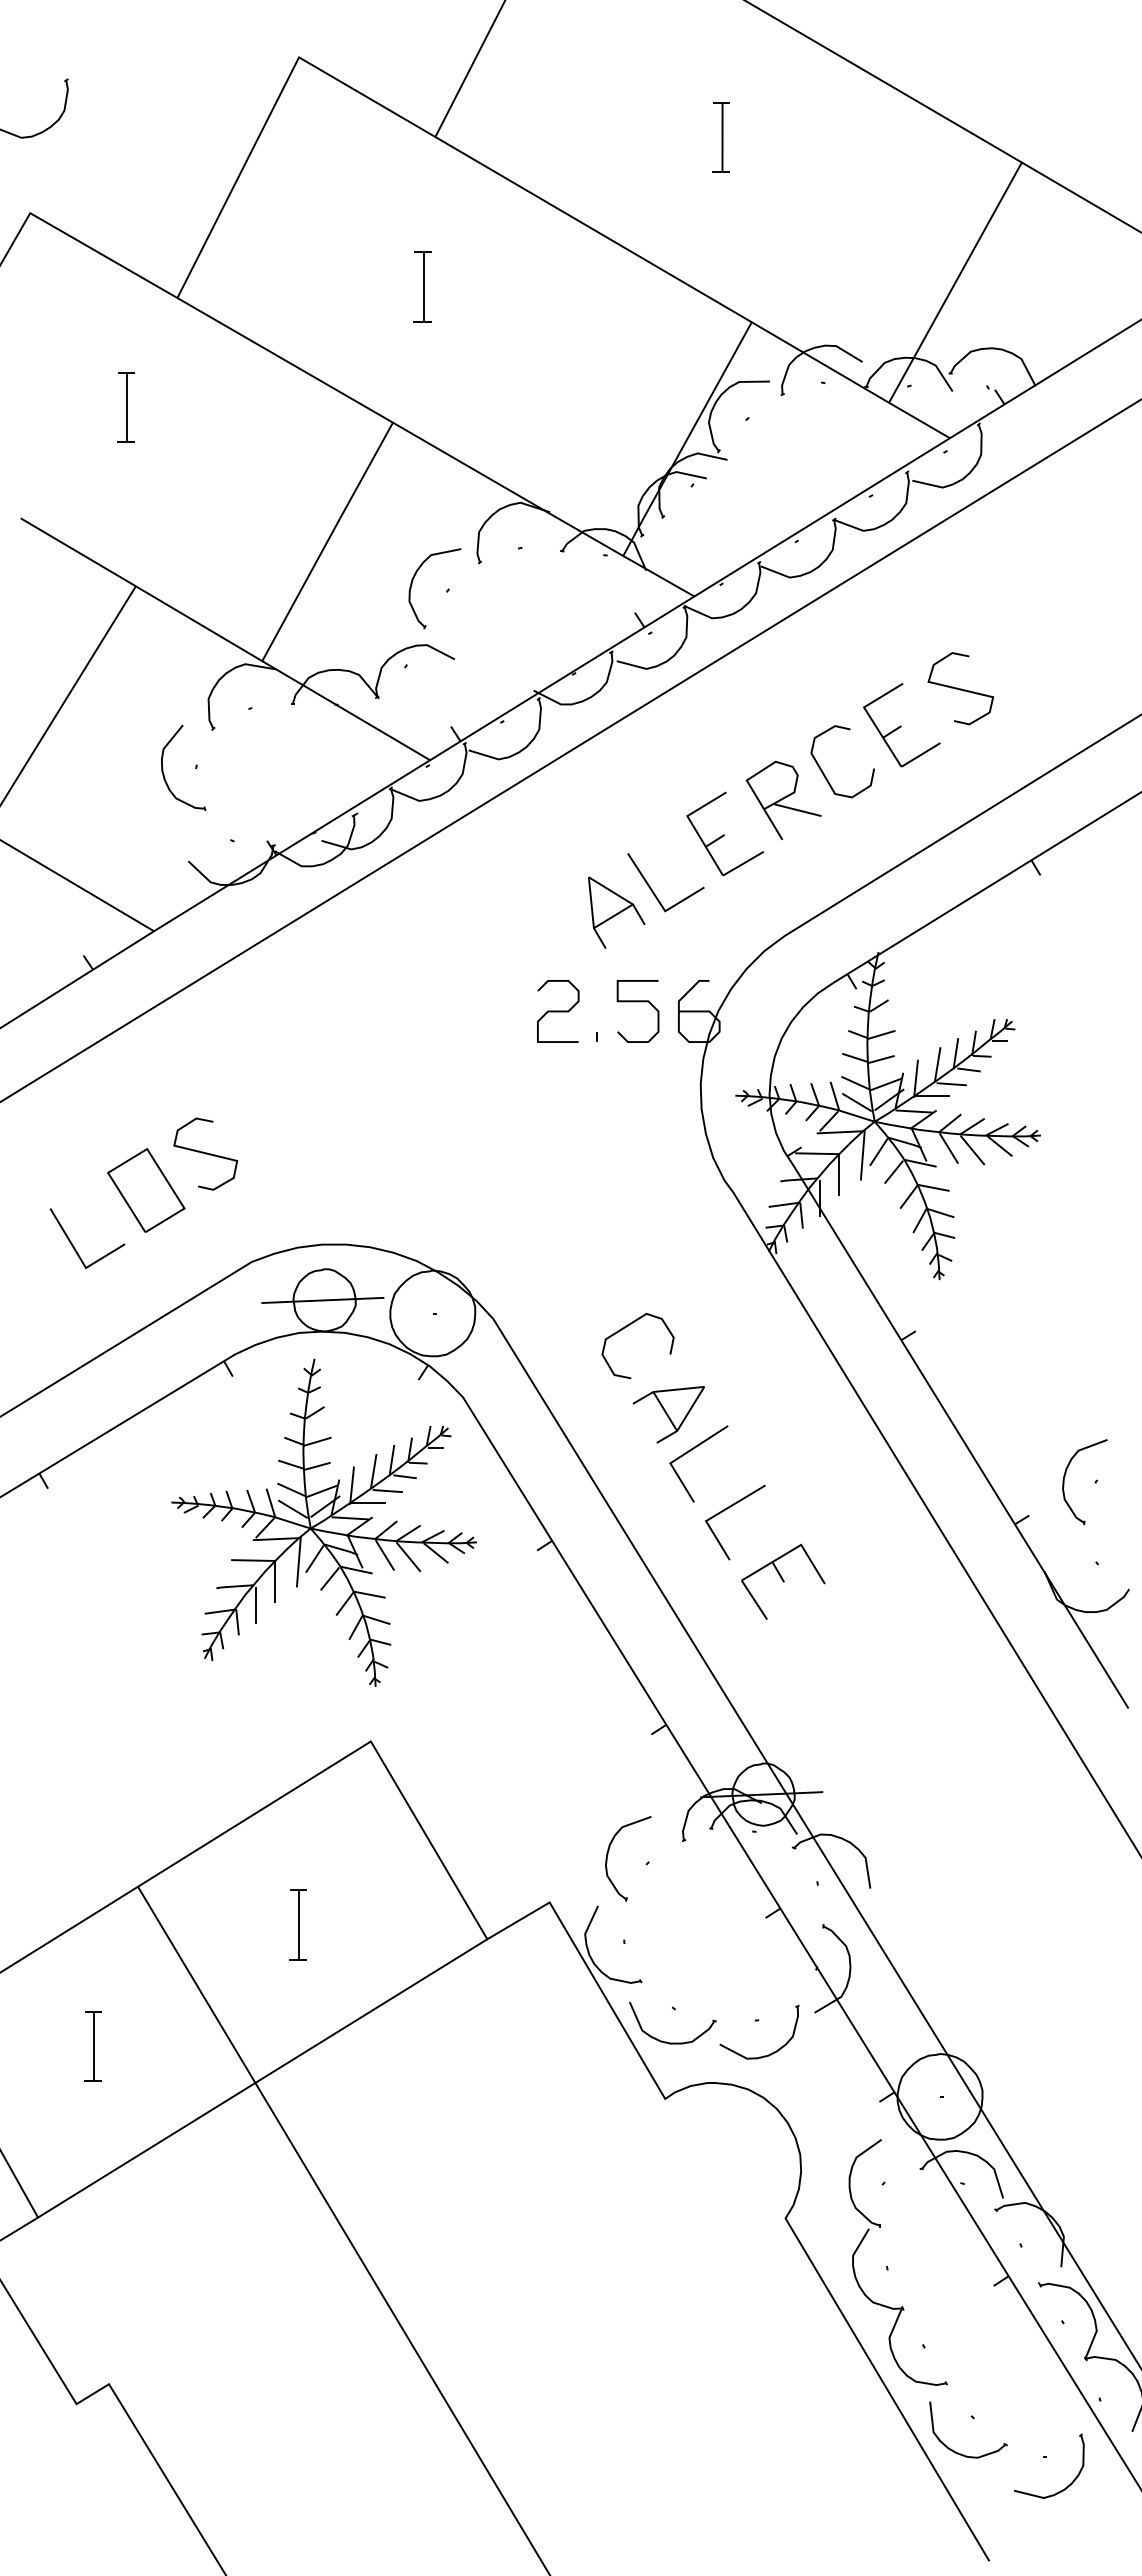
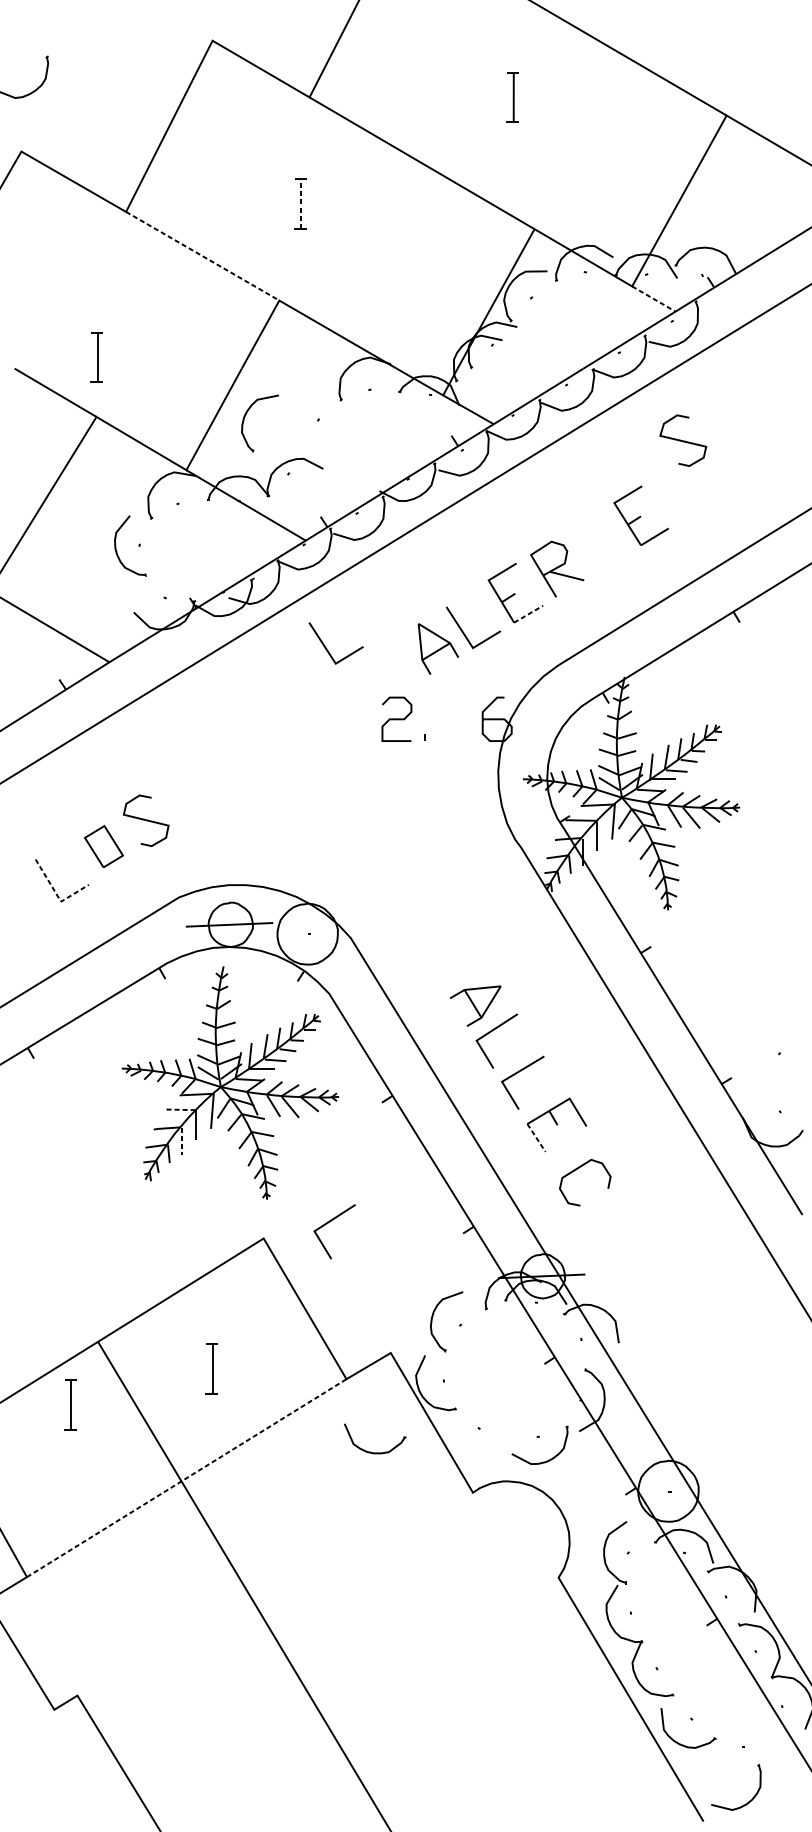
line: (423, 286) -> (301, 203), solid -> dashed
line: (285, 360) -> (202, 256), solid -> dashed
part: (125, 407) -> (96, 358), moved
line: (920, 421) -> (654, 299), solid -> dashed
part: (414, 578) -> (245, 416), moved
curve: (960, 688) -> (683, 440), moved
curve: (823, 771) -> (585, 548), removed
line: (743, 863) -> (528, 614), solid -> dashed
line: (459, 911) -> (326, 648), added
curve: (637, 1002) -> (453, 712), removed
part: (146, 1190) -> (104, 846), size x0.7
line: (80, 1258) -> (57, 895), solid -> dashed
curve: (625, 1328) -> (576, 1170), moved
part: (1065, 1476) -> (757, 1050), removed
line: (252, 1560) -> (179, 1109), solid -> dashed
line: (754, 1600) -> (536, 1138), solid -> dashed
line: (255, 1605) -> (181, 1141), solid -> dashed
line: (461, 1720) -> (328, 1223), added
part: (666, 2041) -> (370, 1451), moved
part: (92, 2046) -> (69, 1404), moved
line: (262, 2078) -> (186, 1478), solid -> dashed
part: (1067, 2485) -> (749, 1801), moved

